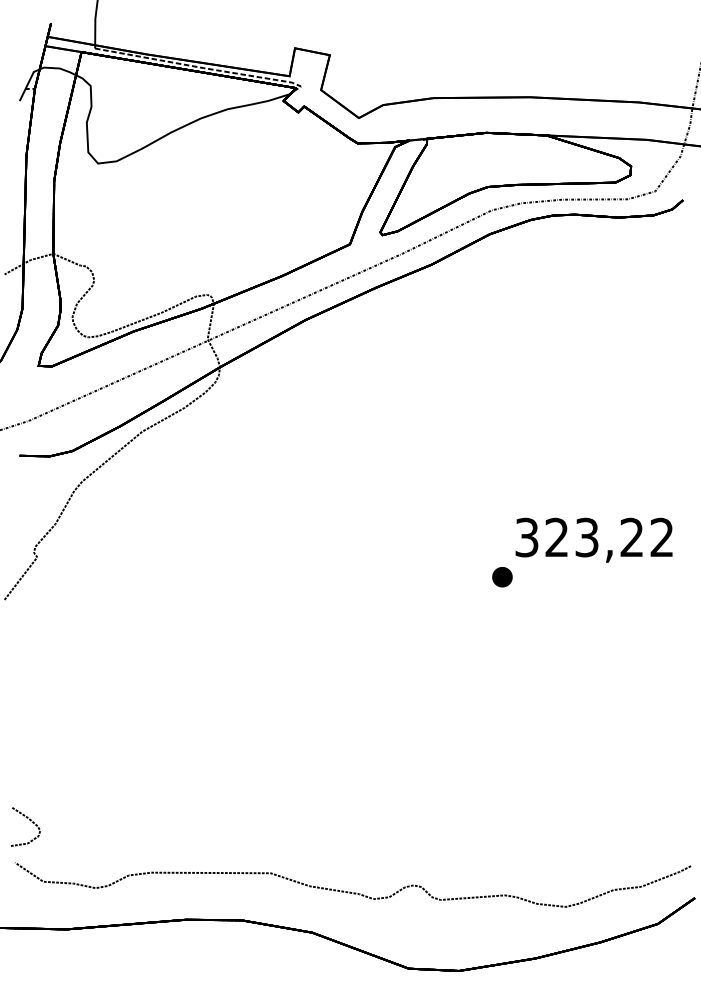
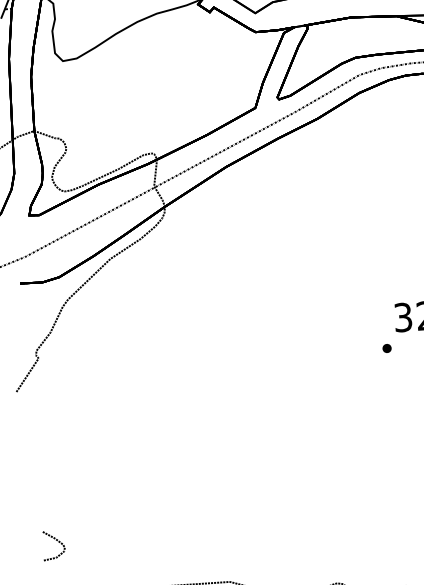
part: (502, 577) -> (387, 348), size x0.6
curve: (30, 821) -> (57, 541), moved

